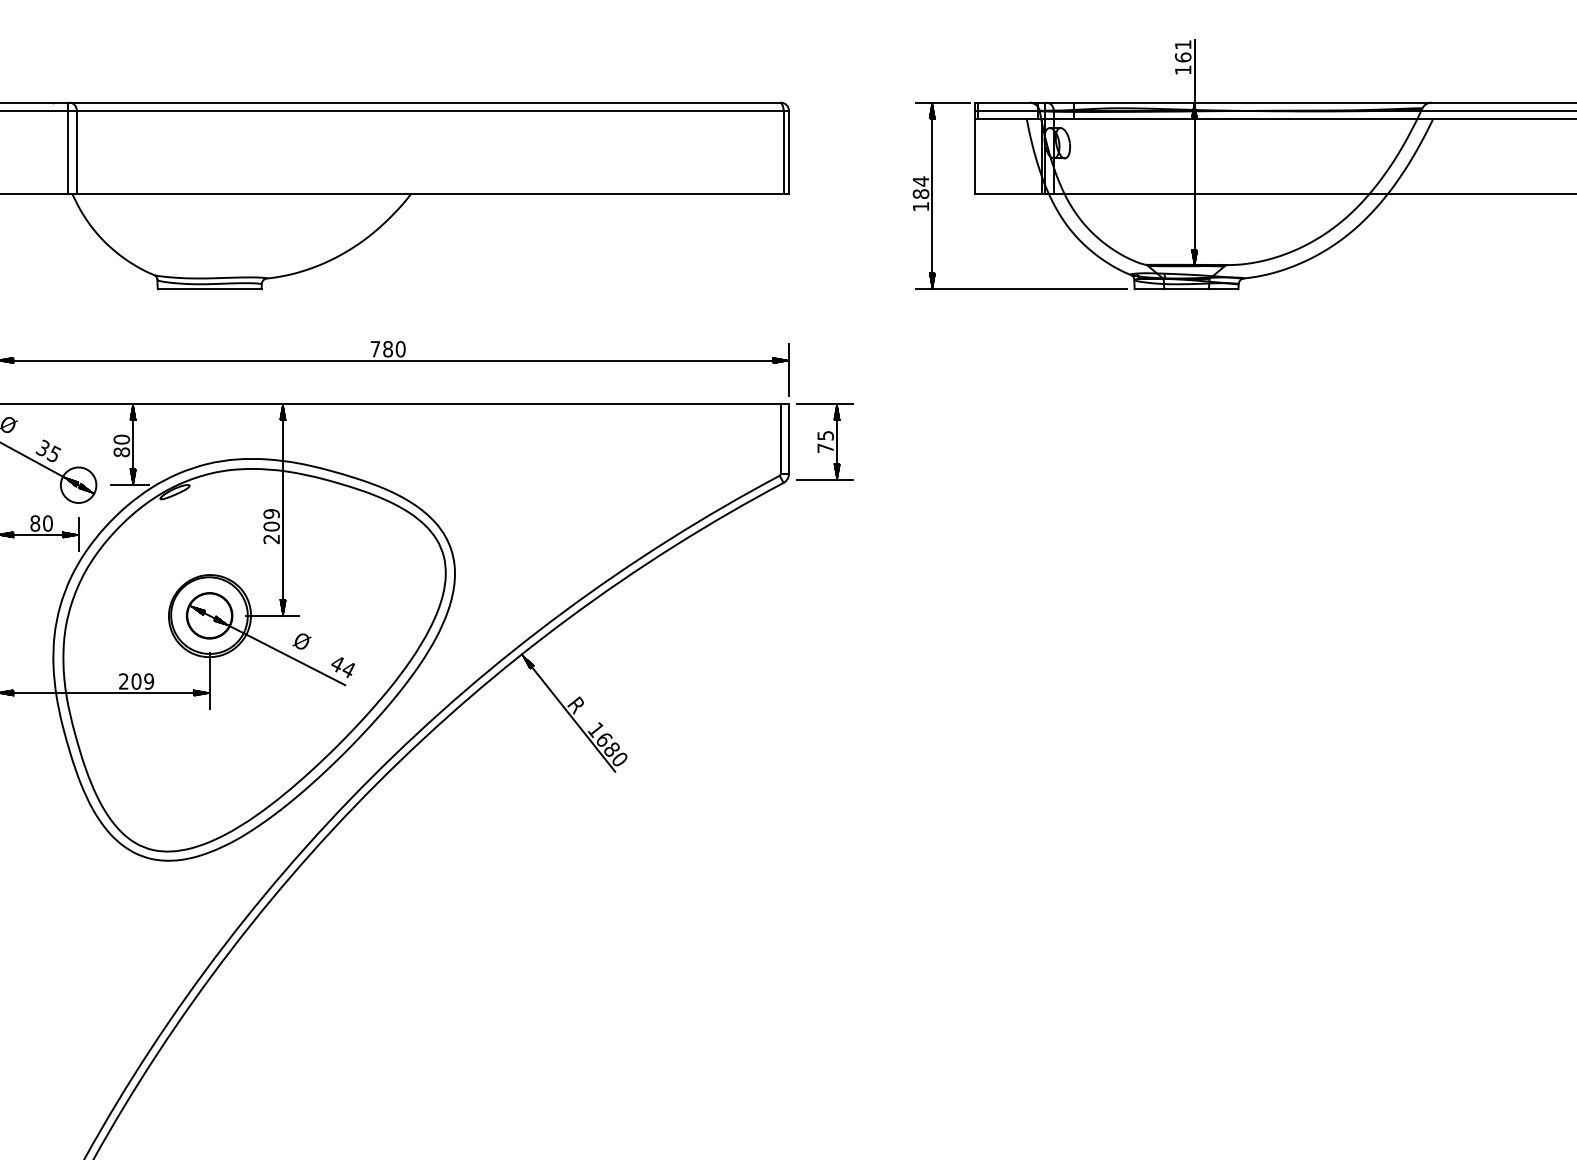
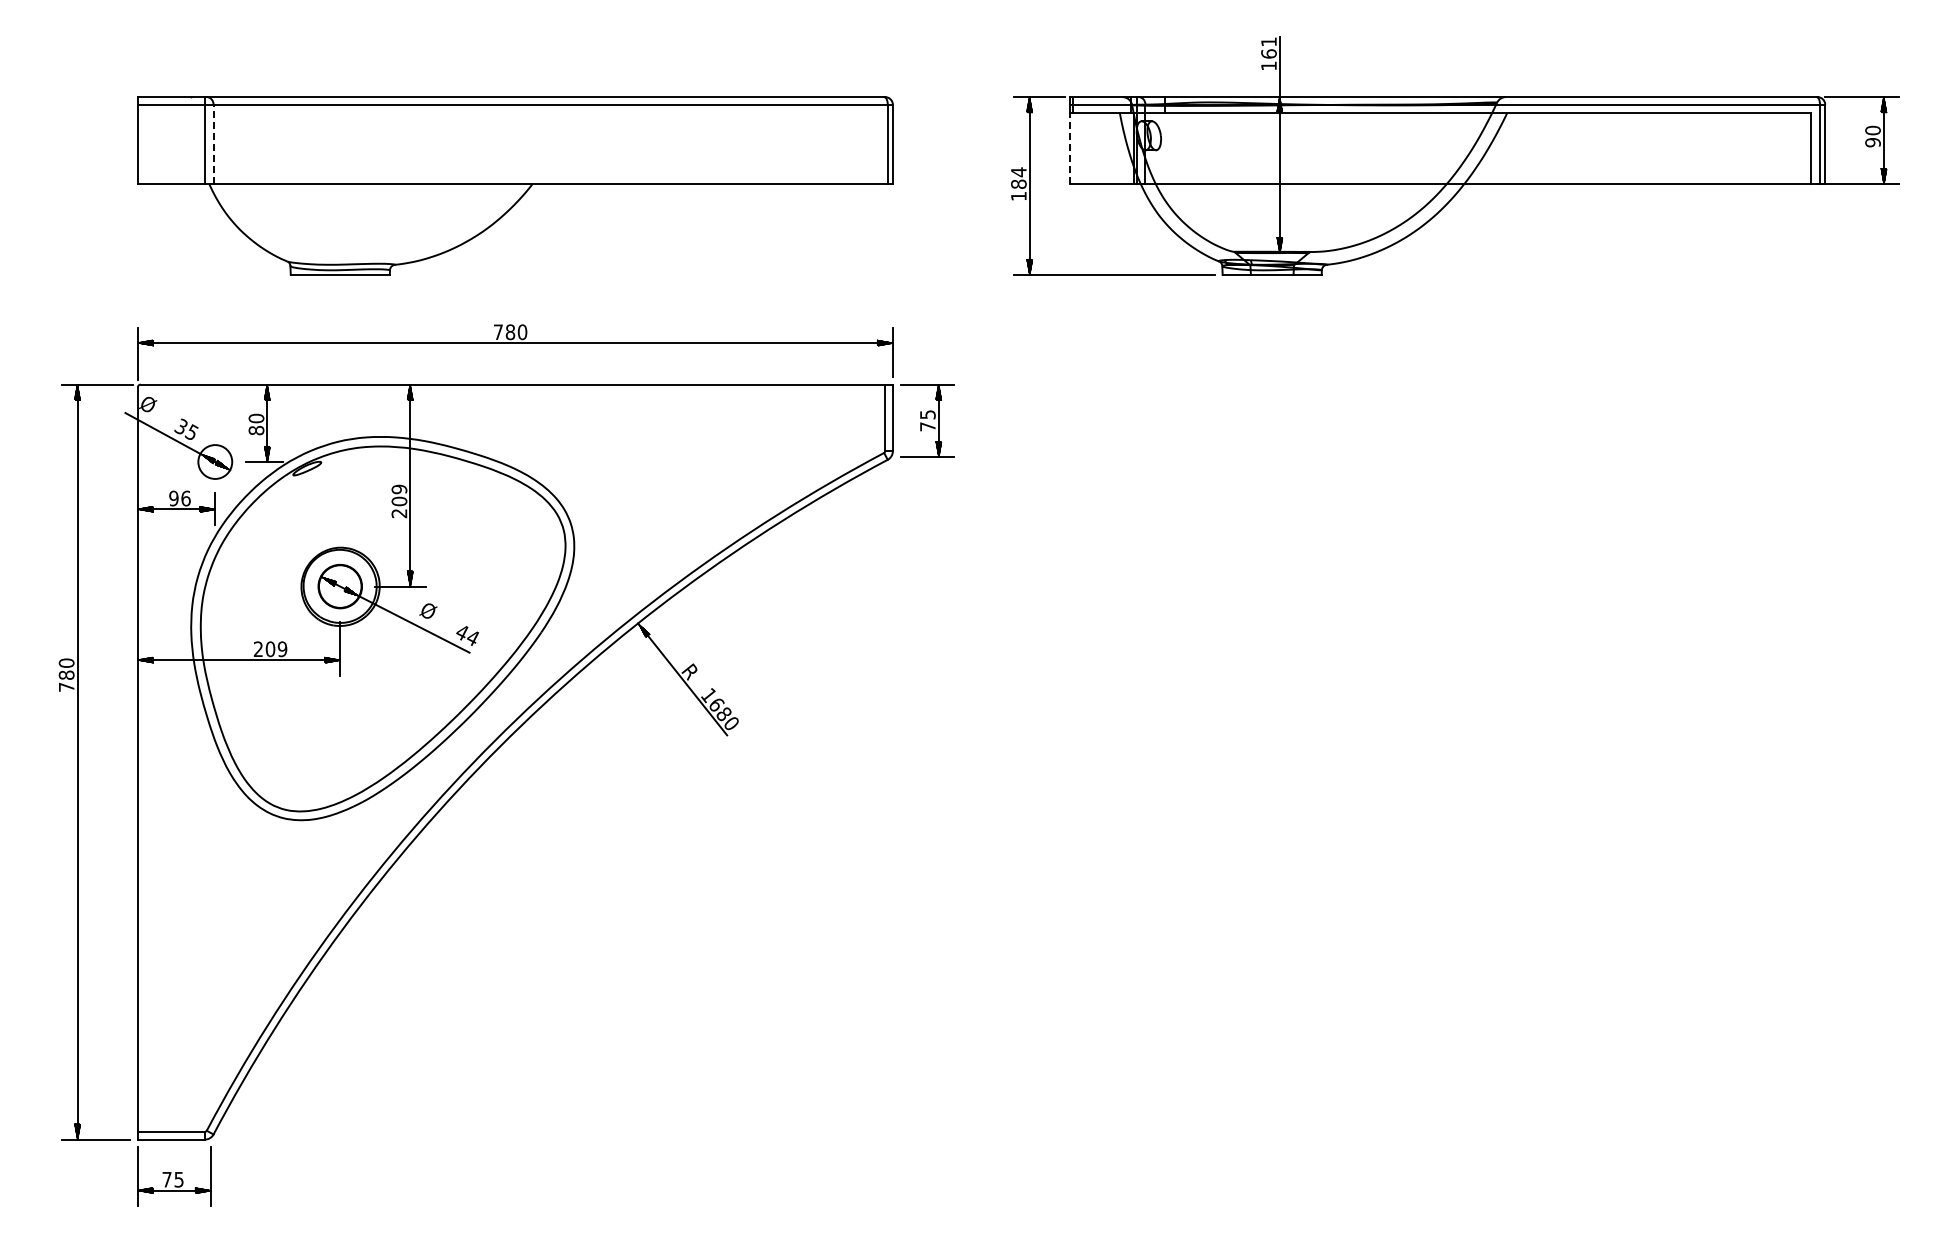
line: (76, 152) -> (213, 144), solid -> dashed
line: (975, 156) -> (1070, 148), solid -> dashed
text: (41, 523) -> (179, 498), 80 -> 96

